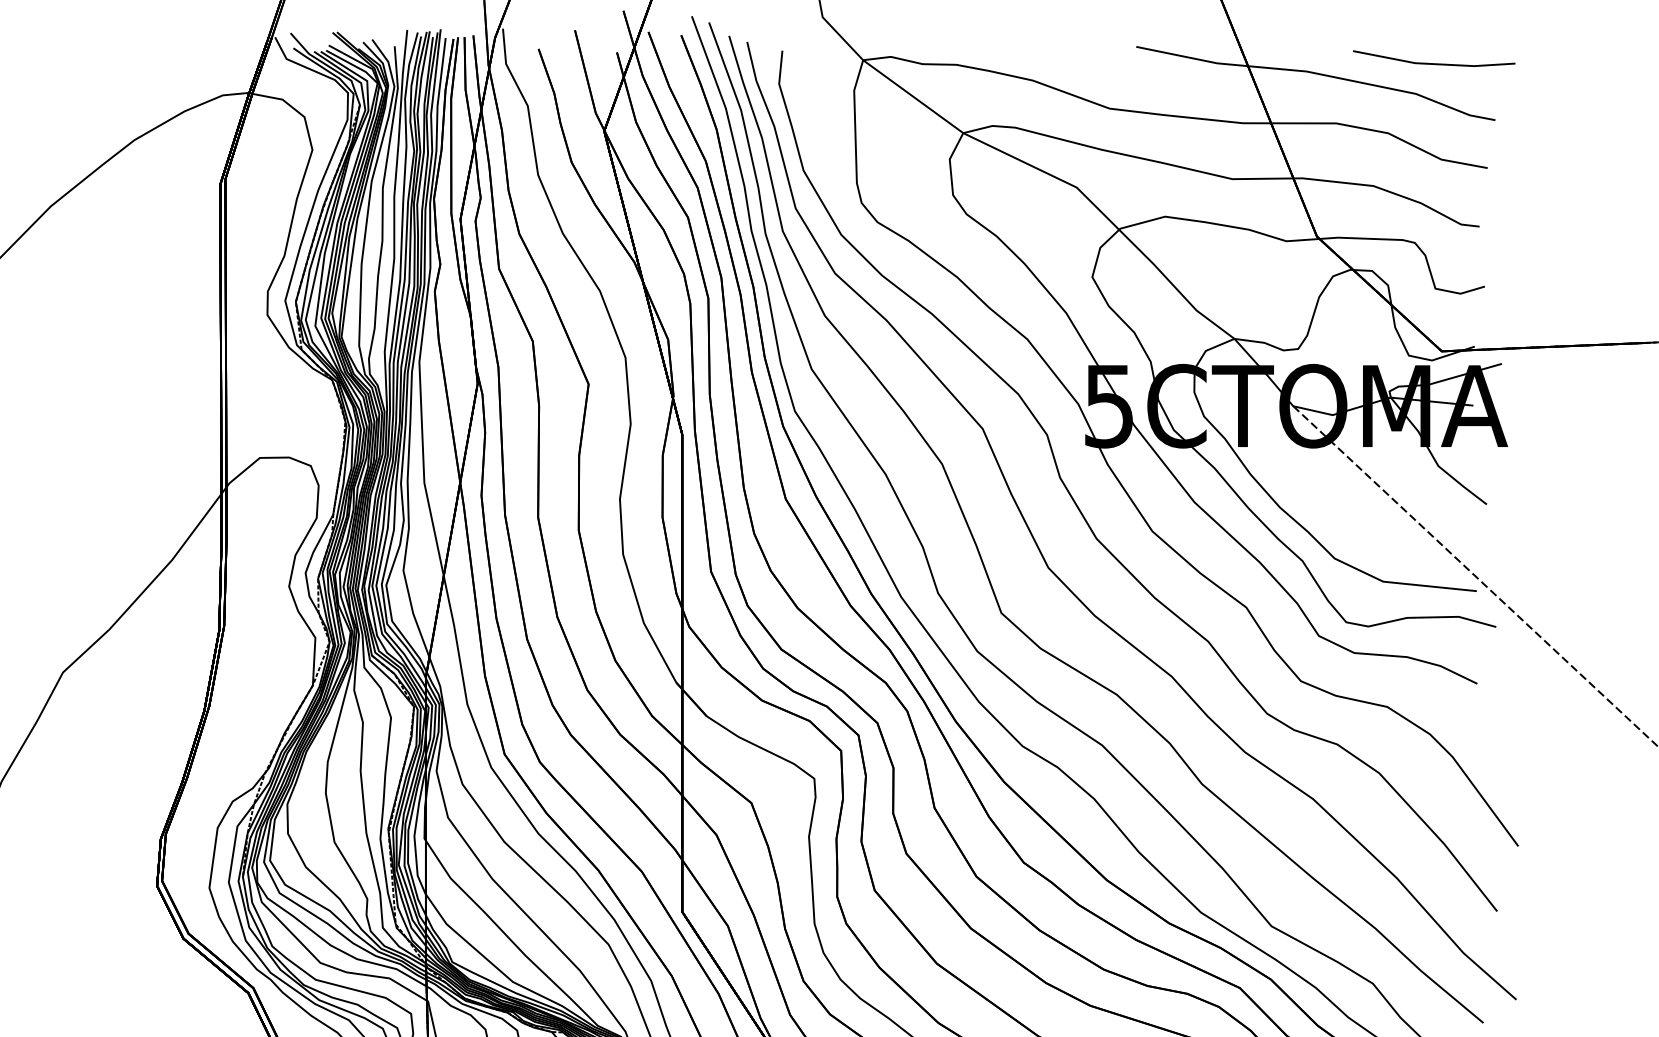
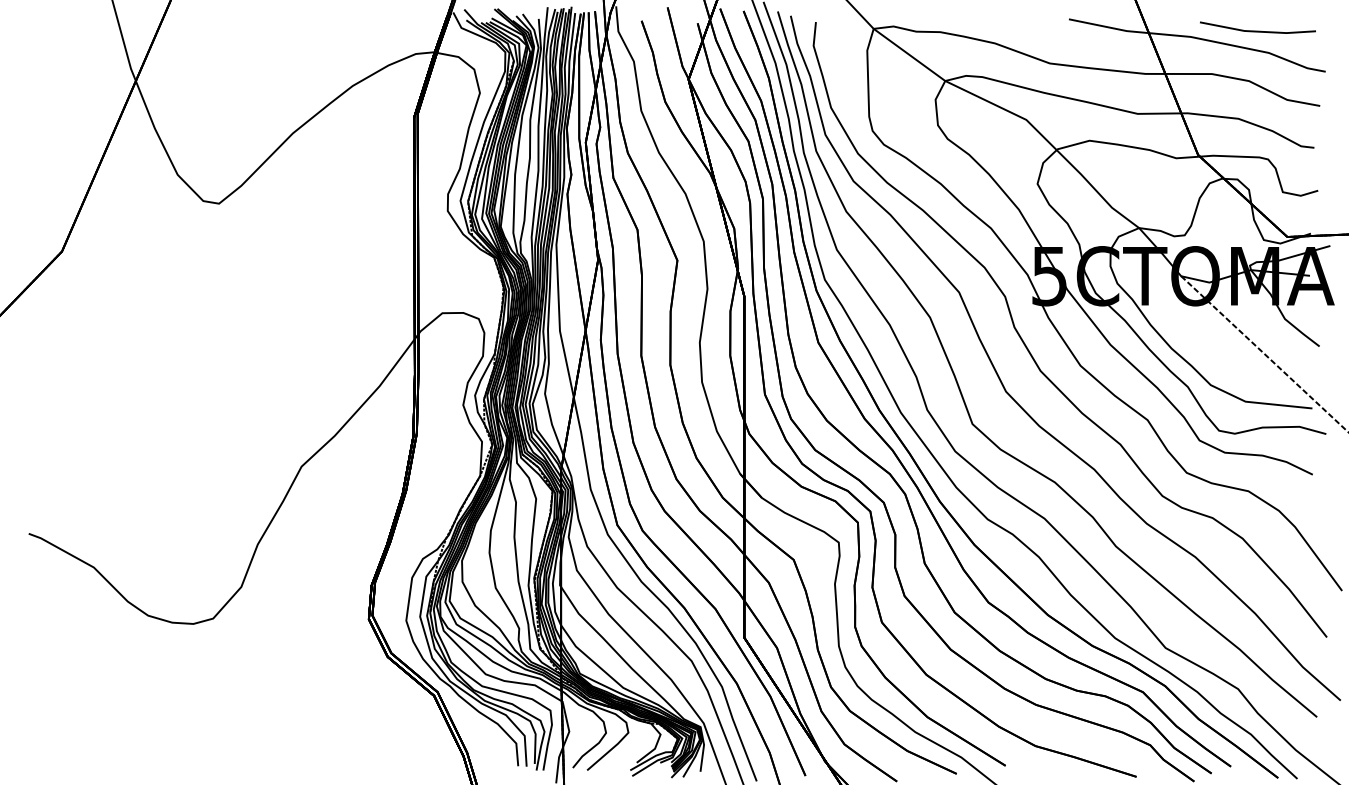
line: (1433, 62) -> (1257, 30), moved

